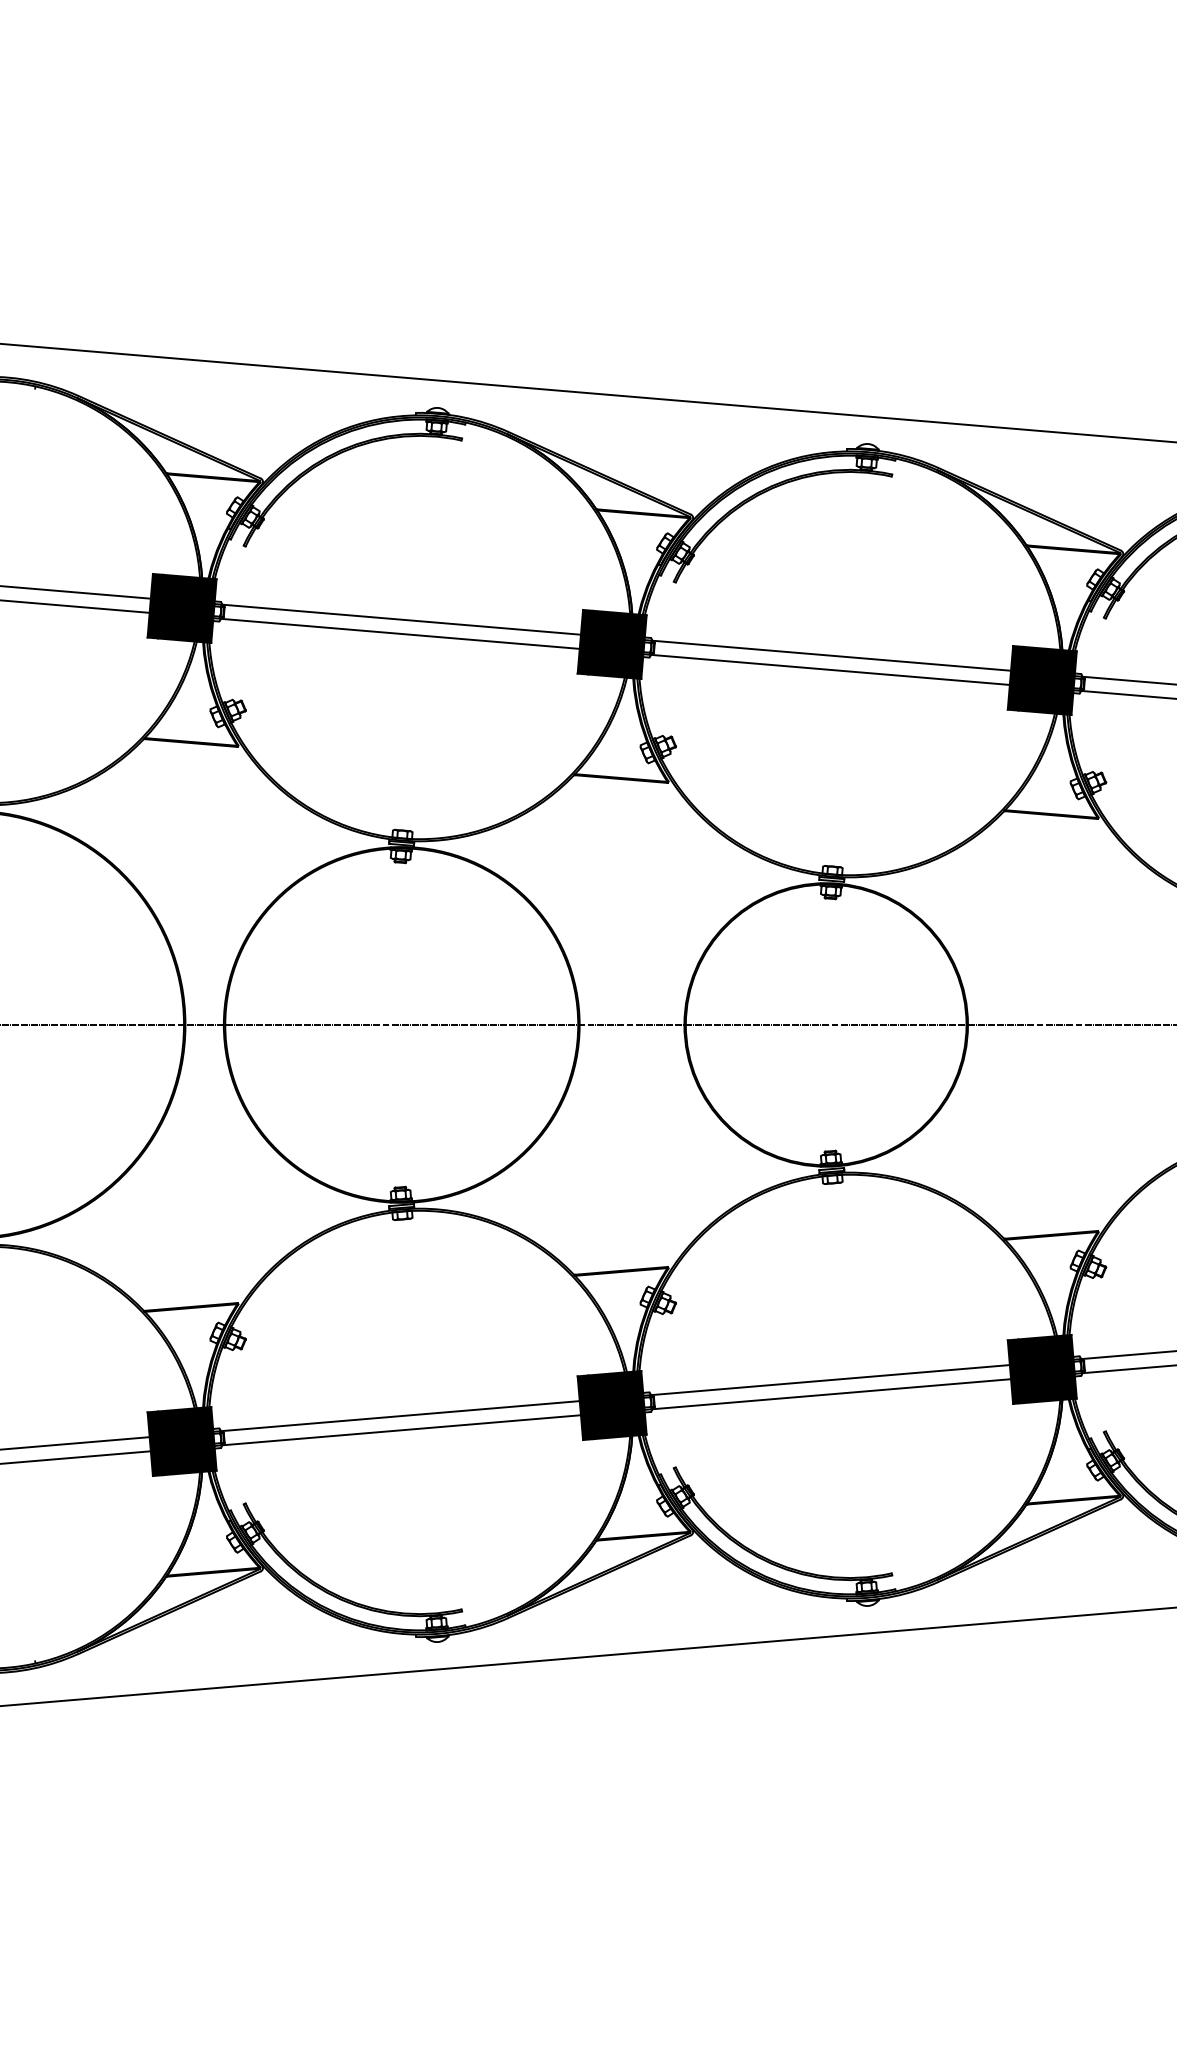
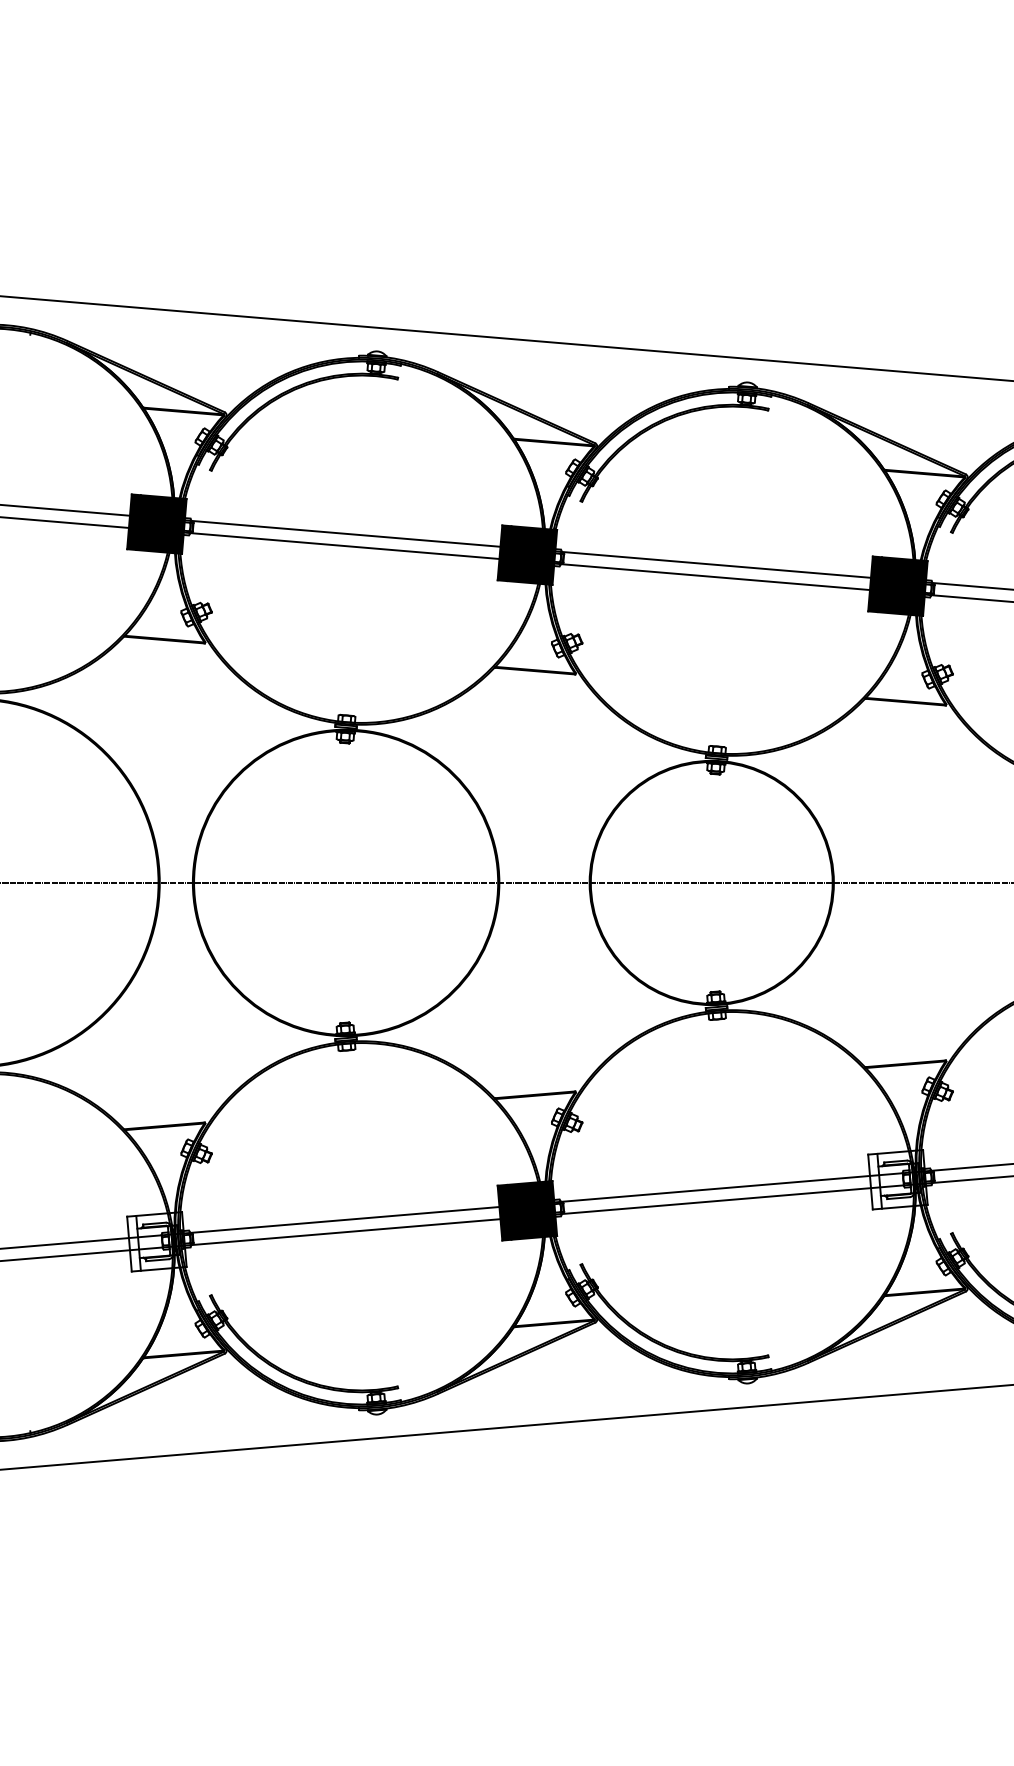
fill: (1041, 1369) -> (897, 1179), removed
fill: (181, 1441) -> (156, 1241), removed

